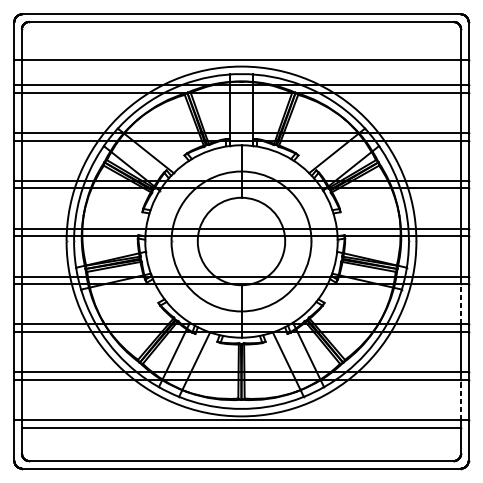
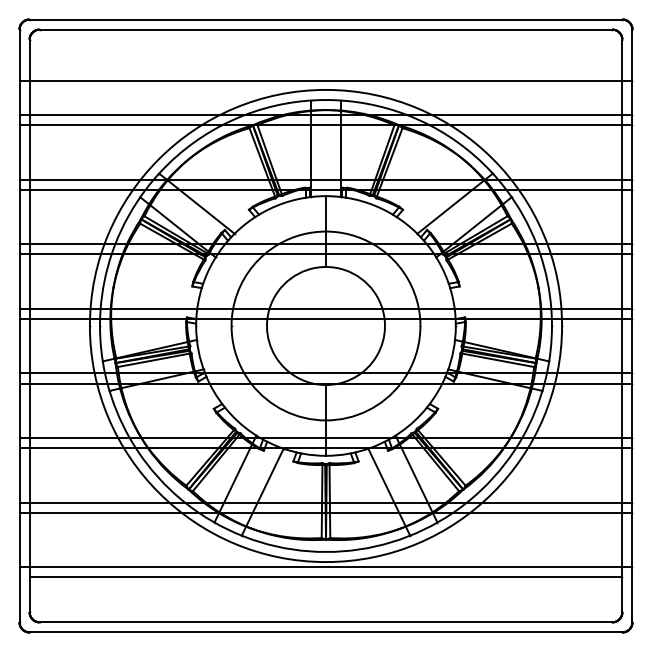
line: (461, 304) -> (622, 410), dashed -> solid
line: (461, 399) -> (622, 539), dashed -> solid

